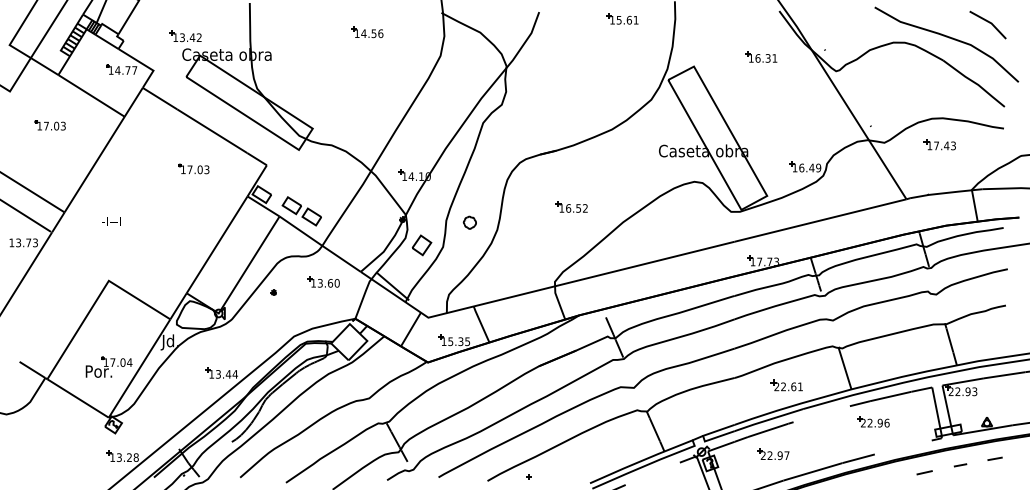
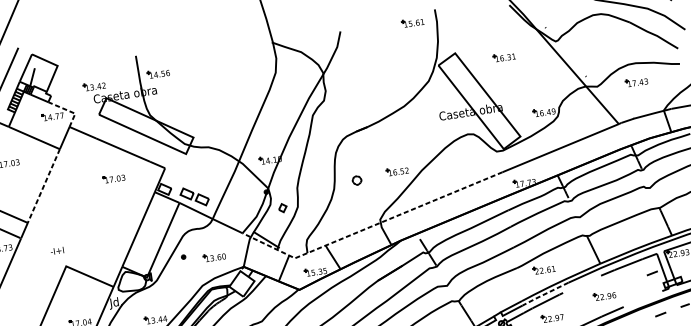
part: (622, 18) -> (412, 22), moved
part: (367, 32) -> (158, 73), moved
part: (761, 56) -> (504, 56), moved
line: (145, 65) -> (69, 110), solid -> dashed
line: (94, 165) -> (43, 186), solid -> dashed
part: (571, 206) -> (397, 170), moved
text: (111, 221) -> (57, 250), moved
part: (469, 222) -> (356, 180), moved
part: (421, 245) -> (282, 208), size x0.6
part: (323, 281) -> (214, 256), moved
line: (540, 289) -> (370, 226), solid -> dashed
part: (786, 385) -> (543, 269), moved
line: (921, 413) -> (652, 273), added
line: (768, 420) -> (545, 294), solid -> dashed
part: (873, 421) -> (604, 295), moved

